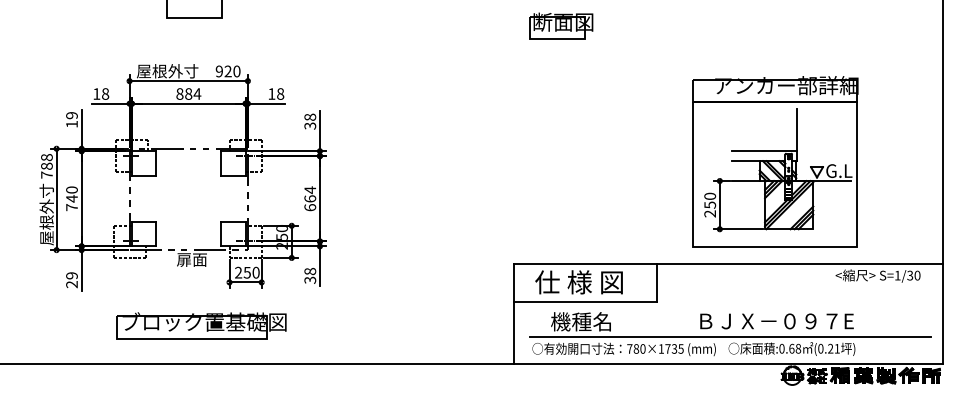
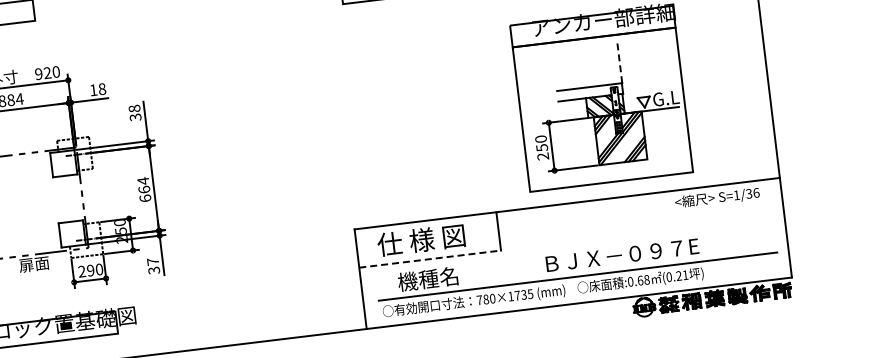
line: (797, 129) -> (619, 62), solid -> dashed
text: (310, 271) -> (153, 261), 38 -> 37
text: (246, 272) -> (89, 270), 250 -> 290
text: (917, 275) -> (756, 192), S=1/30 -> S=1/36
line: (586, 302) -> (431, 259), solid -> dashed

